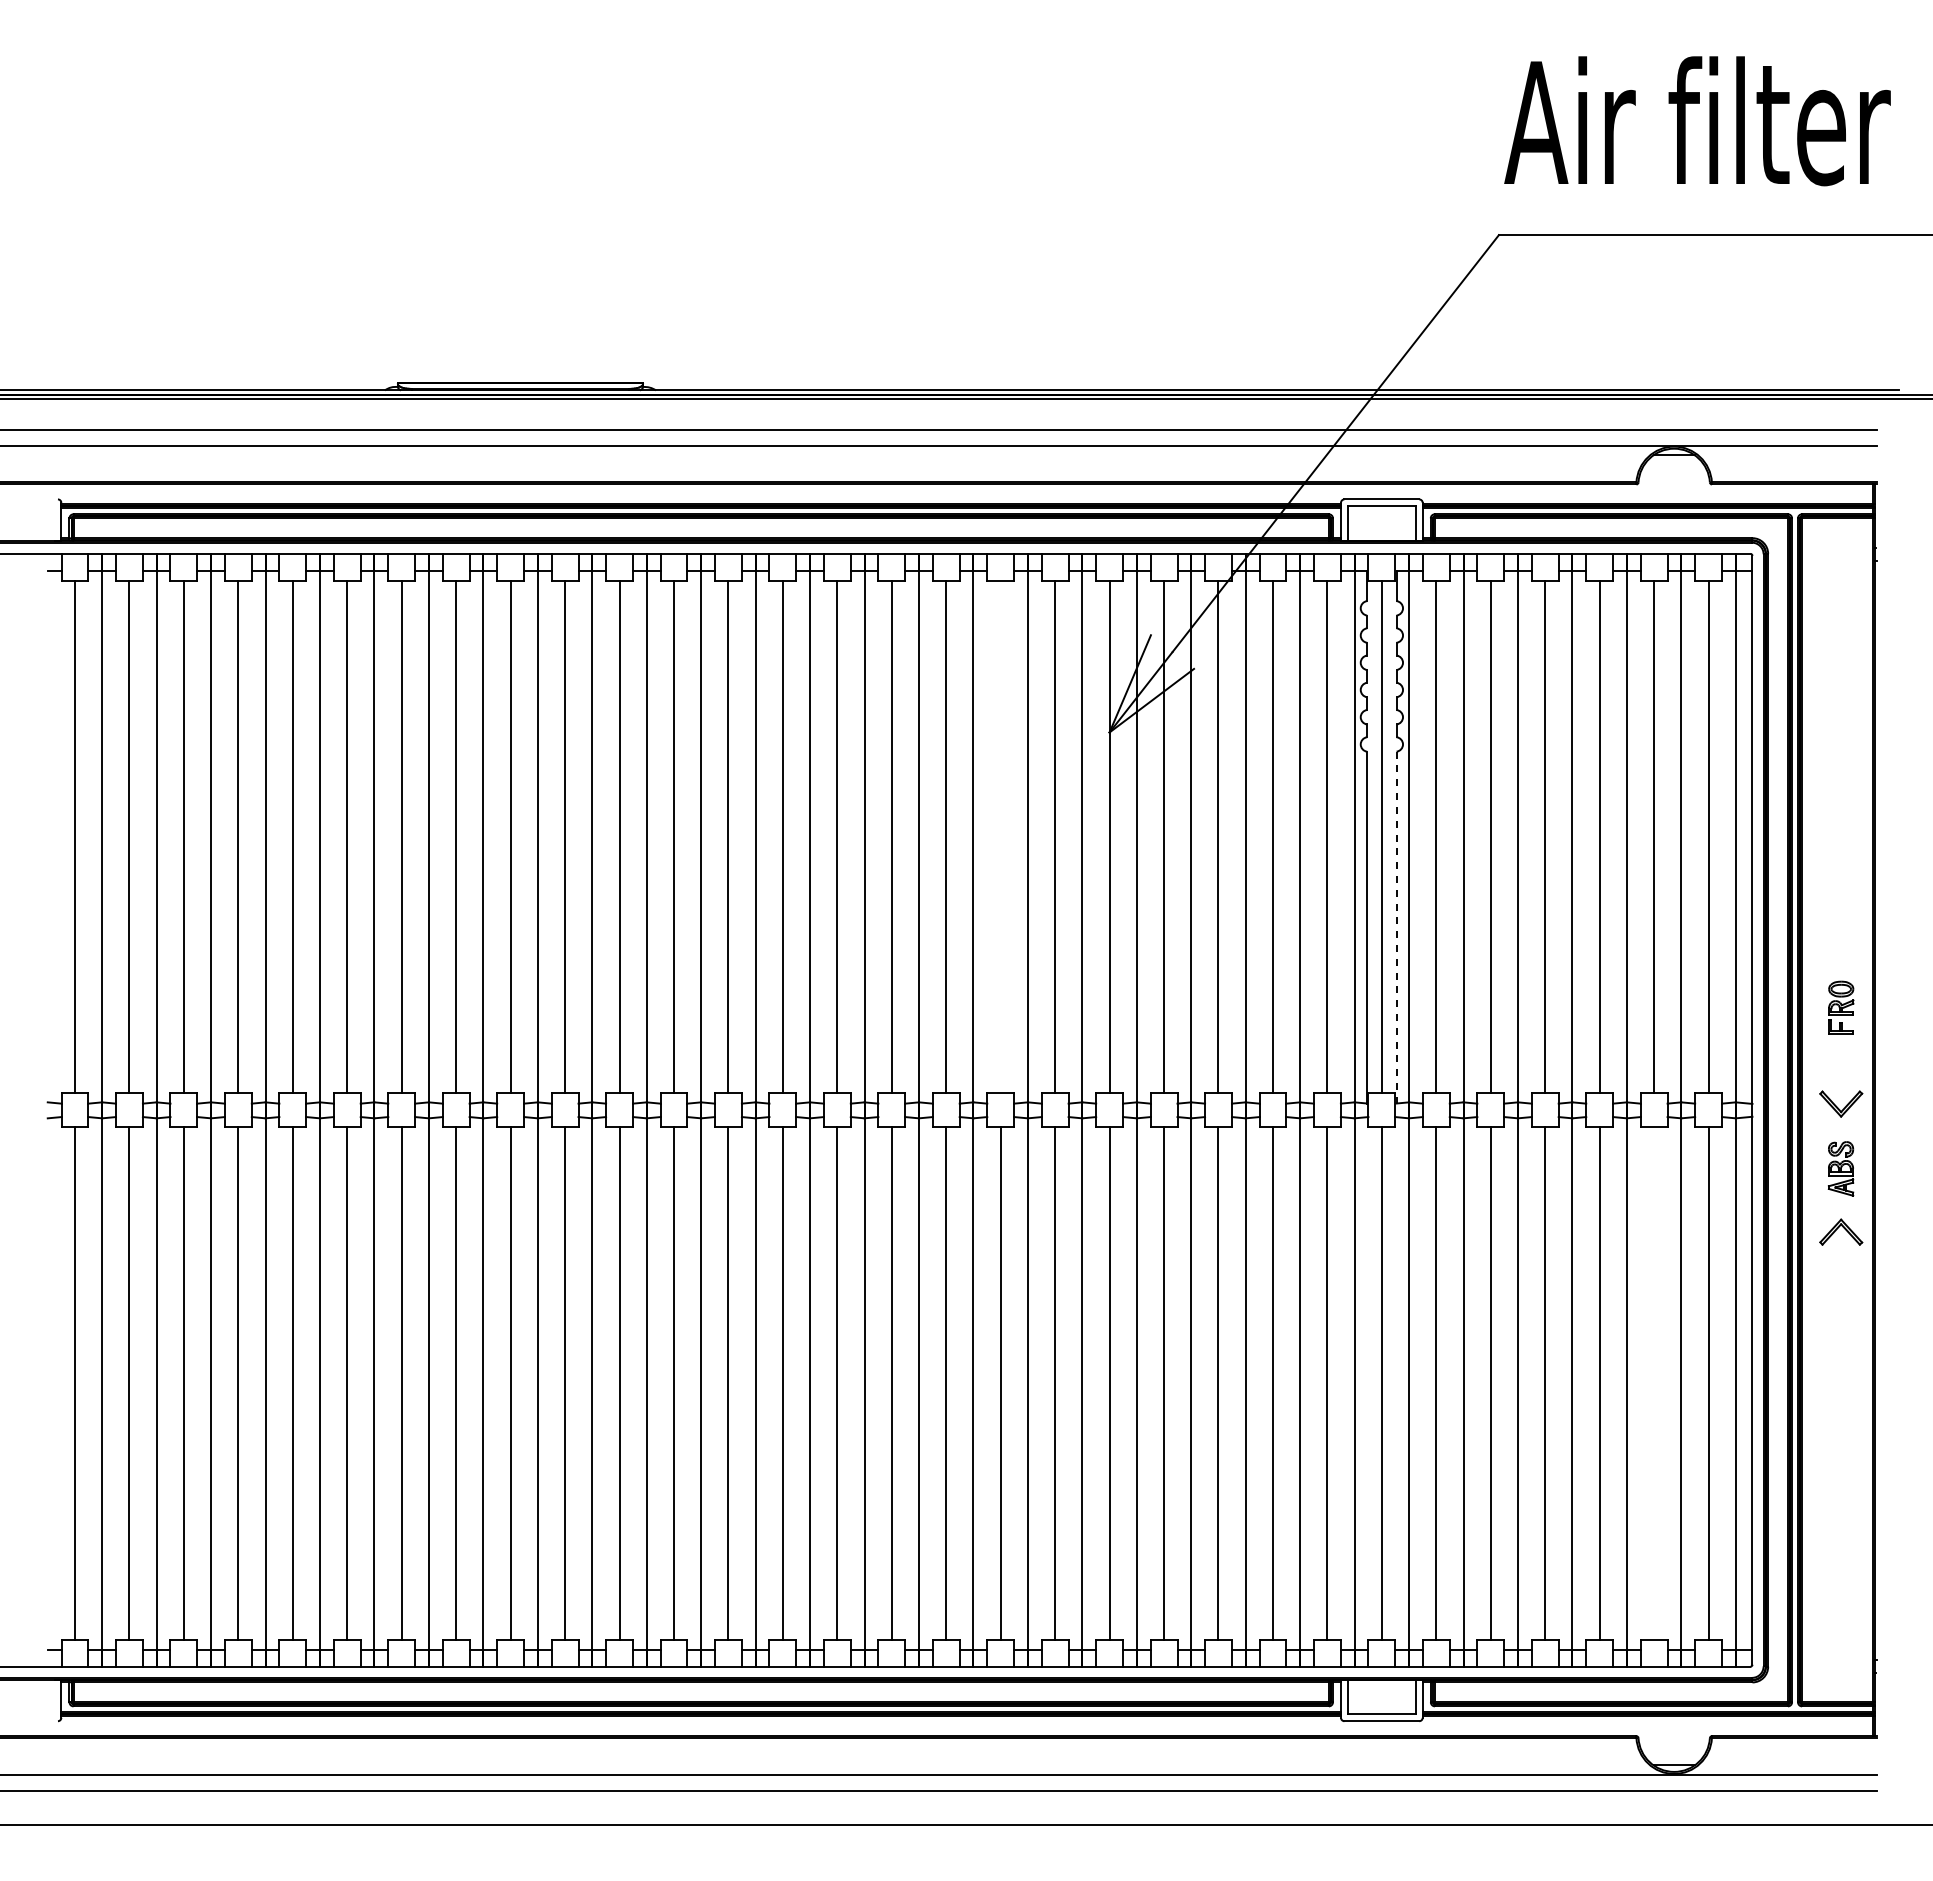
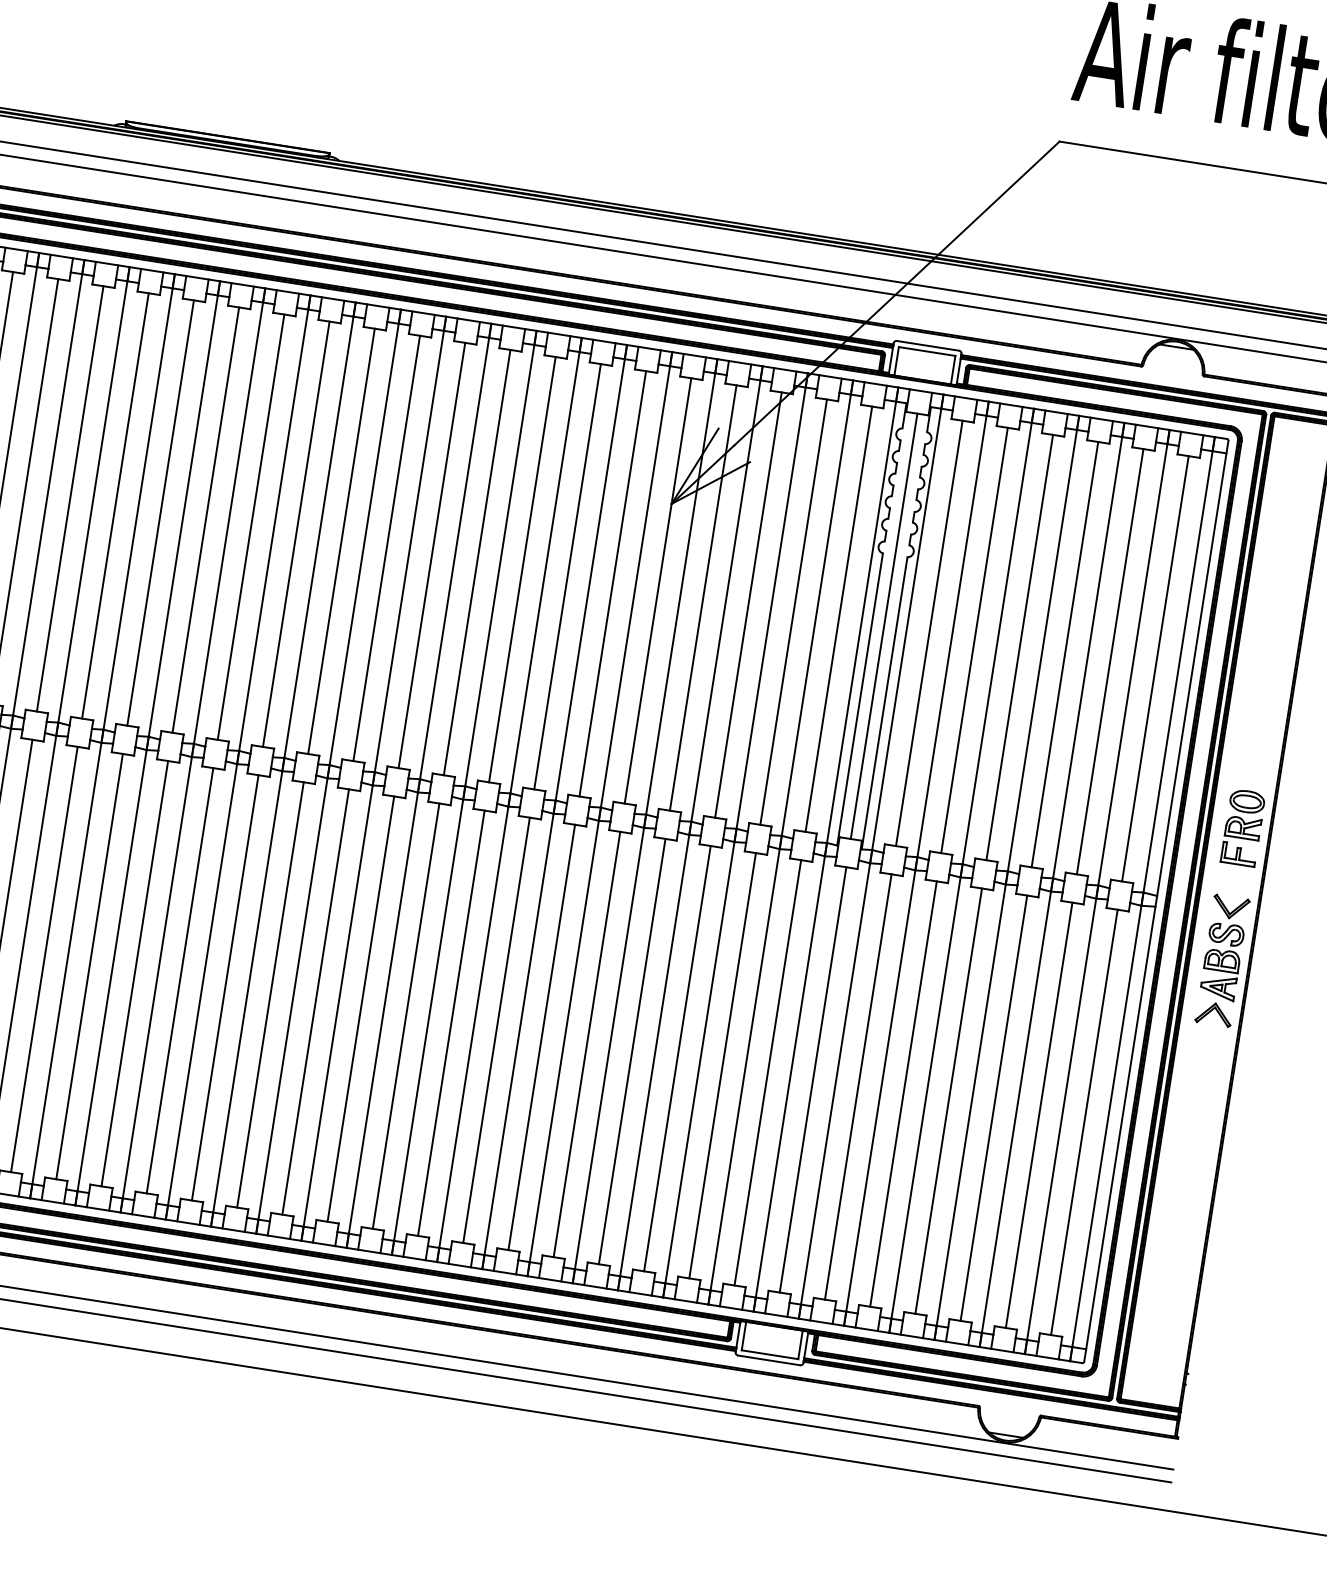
line: (1000, 837) -> (567, 576), added
line: (1396, 927) -> (884, 703), dashed -> solid
part: (1841, 1007) -> (1243, 827), size x1.67
part: (1840, 1168) -> (1221, 961), size x1.67
line: (1654, 1383) -> (1039, 1115), added

